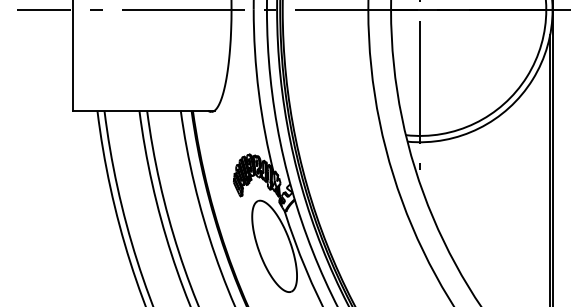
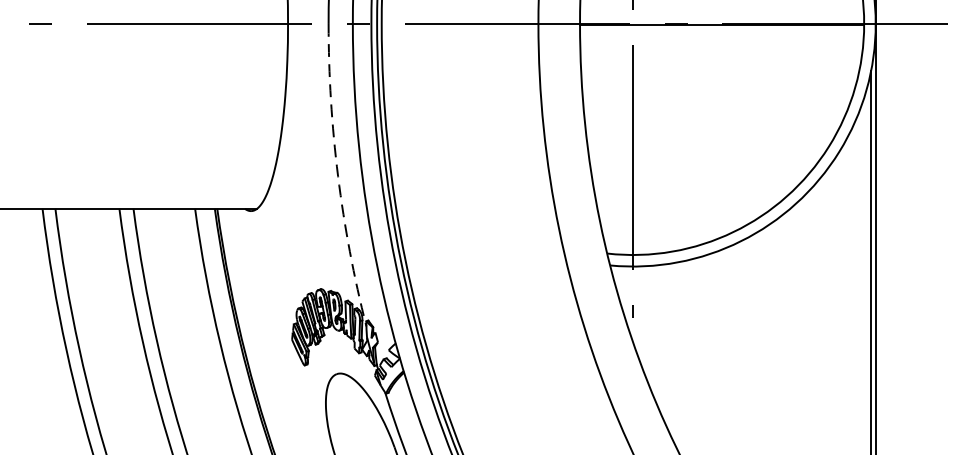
arc: (258, 93) -> (337, 177), solid -> dashed

